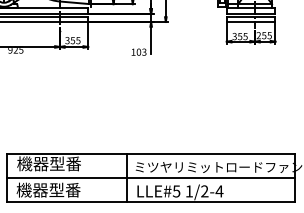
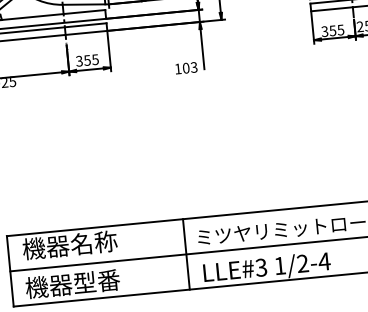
text: (65, 163) -> (93, 242), 機器型番 -> 機器名称
text: (176, 190) -> (261, 266), LLE#5 -> LLE#3

